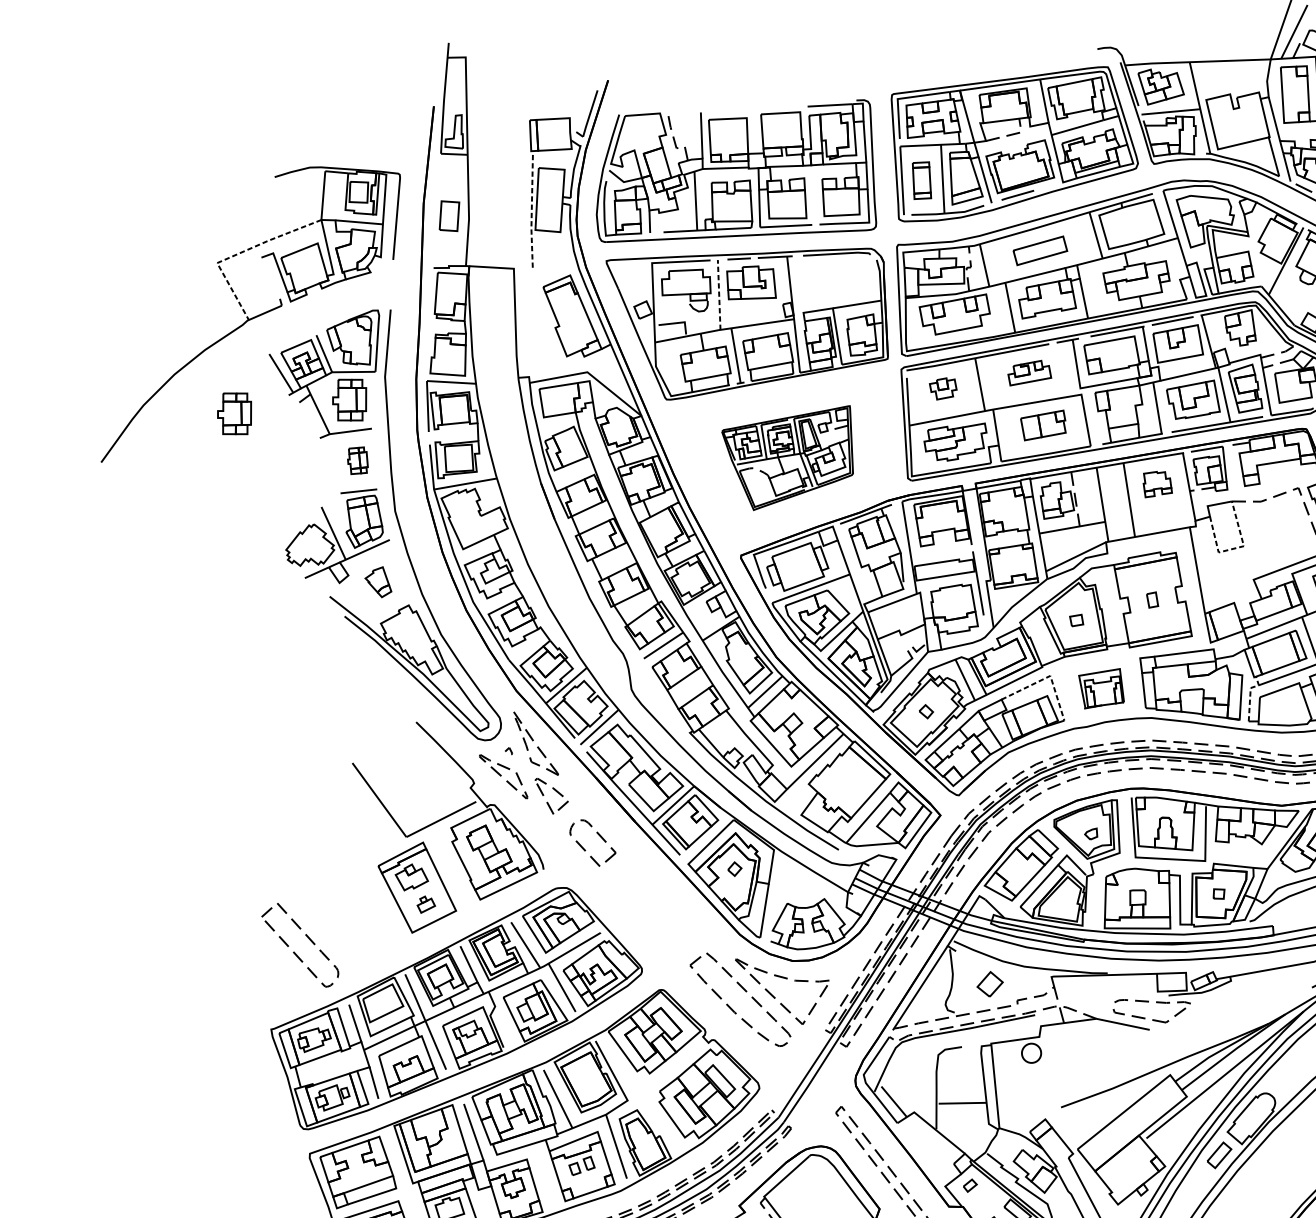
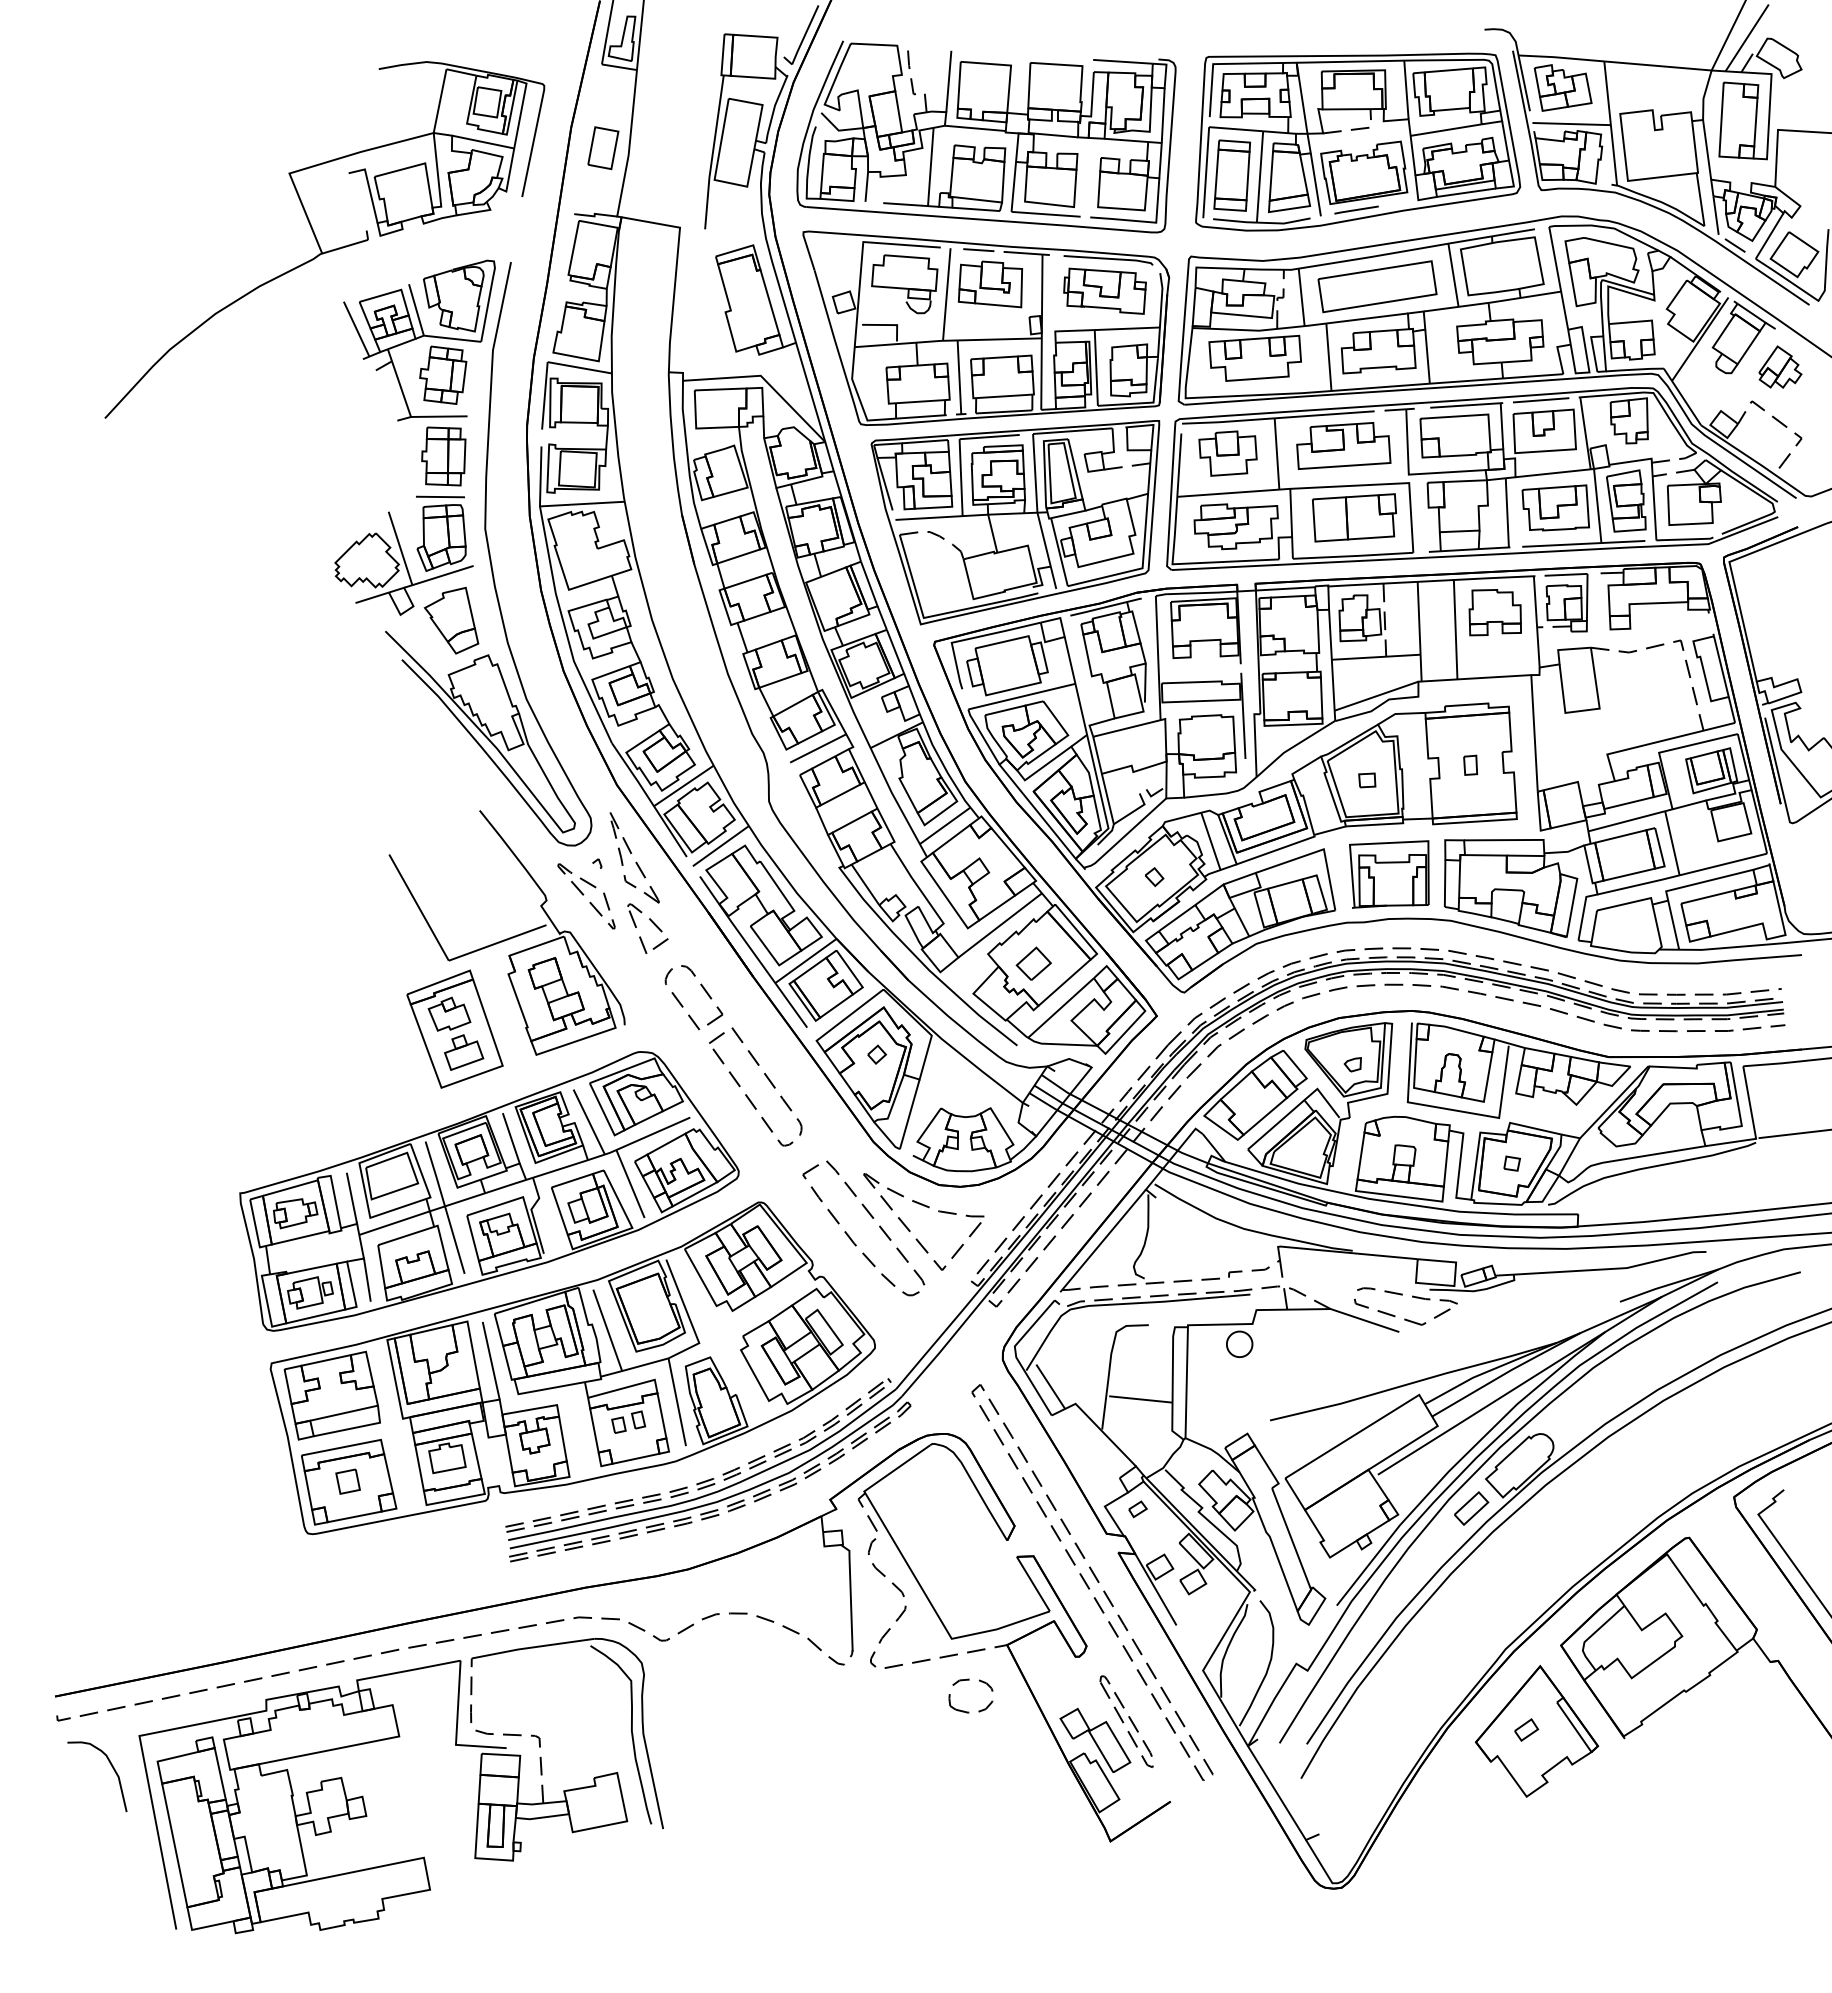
part: (921, 180) -> (1231, 175), size x1.43
line: (532, 209) -> (713, 152), dashed -> solid
part: (1040, 250) -> (1377, 286), size x1.67
line: (238, 253) -> (319, 164), dashed -> solid
part: (836, 277) -> (1104, 290), added
line: (718, 294) -> (946, 294), dashed -> solid
part: (1029, 372) -> (1343, 445), size x1.67
part: (943, 388) -> (1227, 453), size x1.67
part: (235, 413) -> (289, 374), removed
part: (1043, 425) -> (1354, 517), size x1.43
part: (790, 459) -> (1015, 522), size x1.67
part: (357, 460) -> (443, 456), size x1.67
part: (1156, 483) -> (1494, 612), size x1.43
line: (1235, 547) -> (1588, 709), dashed -> solid
part: (378, 582) -> (451, 620), size x1.67
line: (1047, 677) -> (1320, 850), dashed -> solid
part: (1101, 688) -> (1389, 874), size x1.43
line: (1250, 694) -> (1584, 905), dashed -> solid
part: (426, 904) -> (464, 1052), size x1.67
part: (294, 951) -> (746, 1094), moved
part: (989, 984) -> (1033, 963), moved

